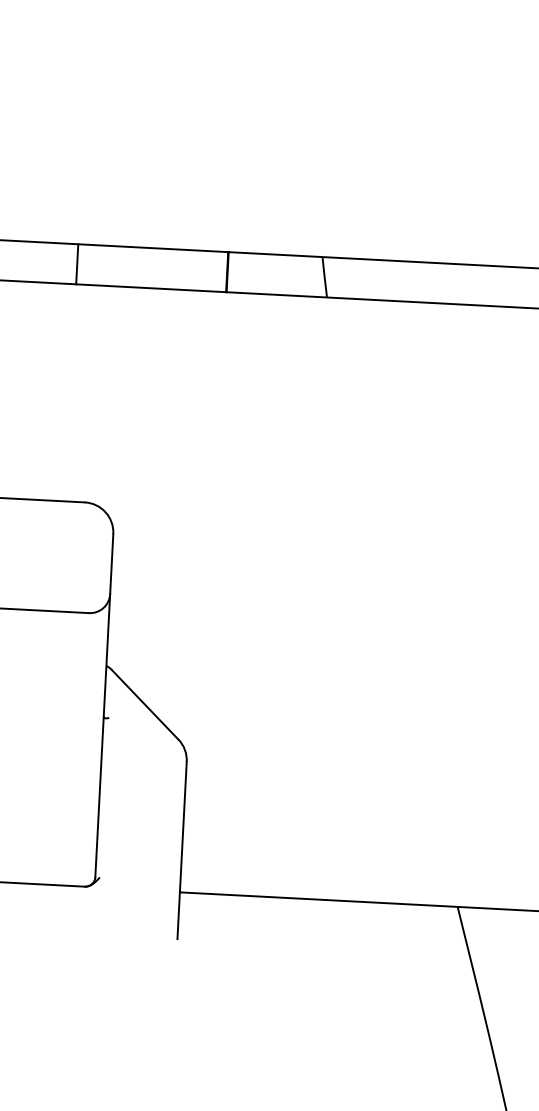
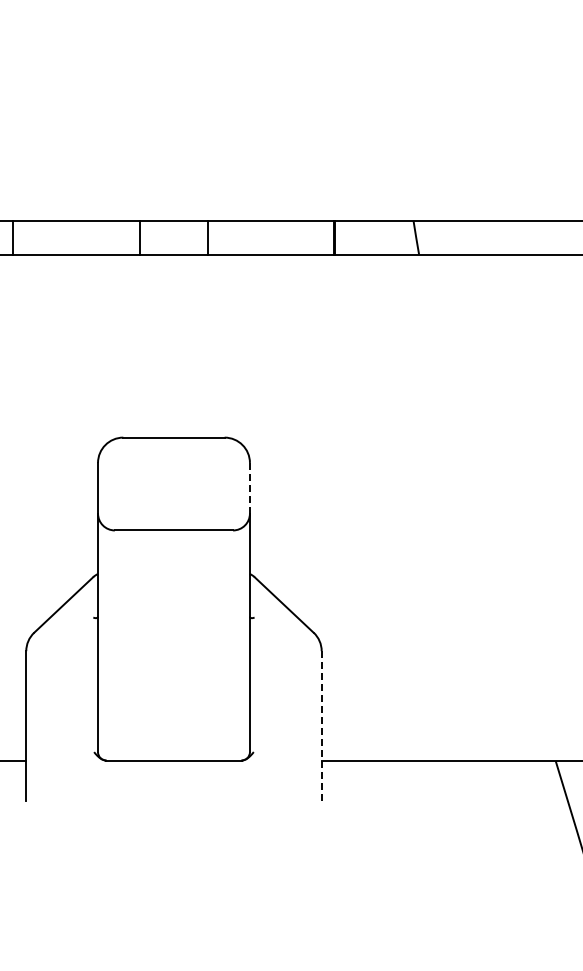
line: (111, 563) -> (249, 487), solid -> dashed
line: (181, 850) -> (321, 725), solid -> dashed

